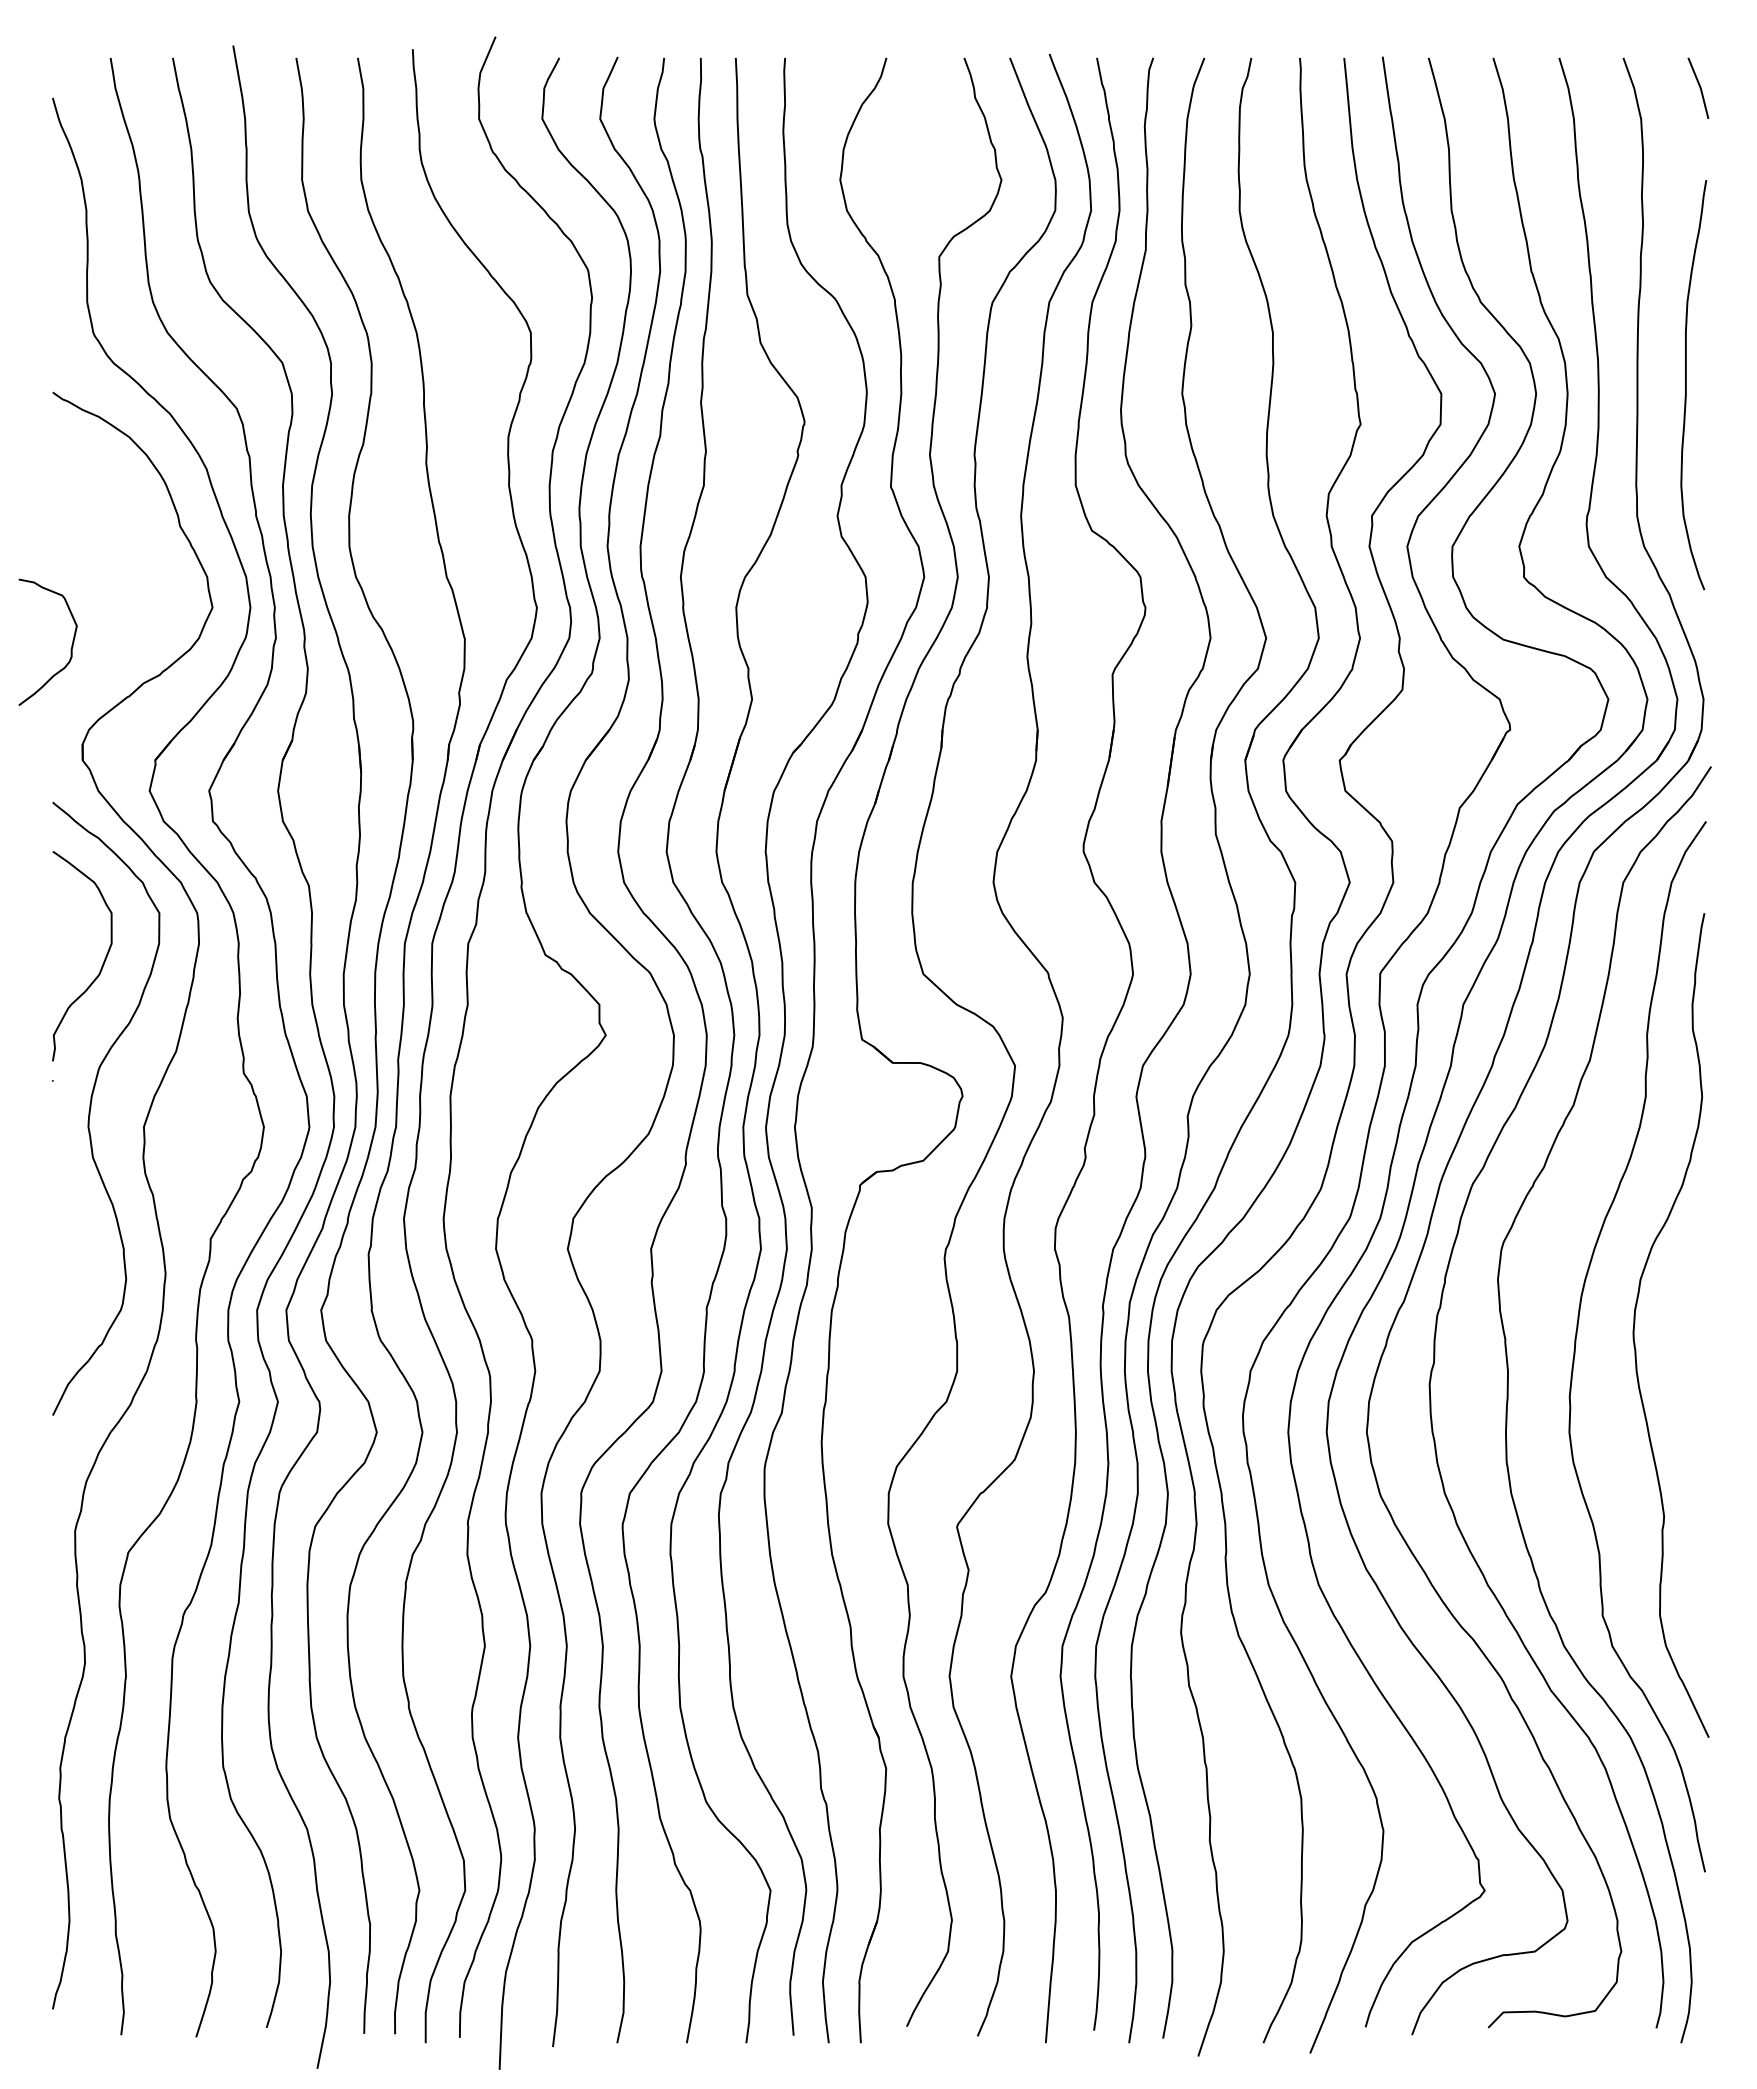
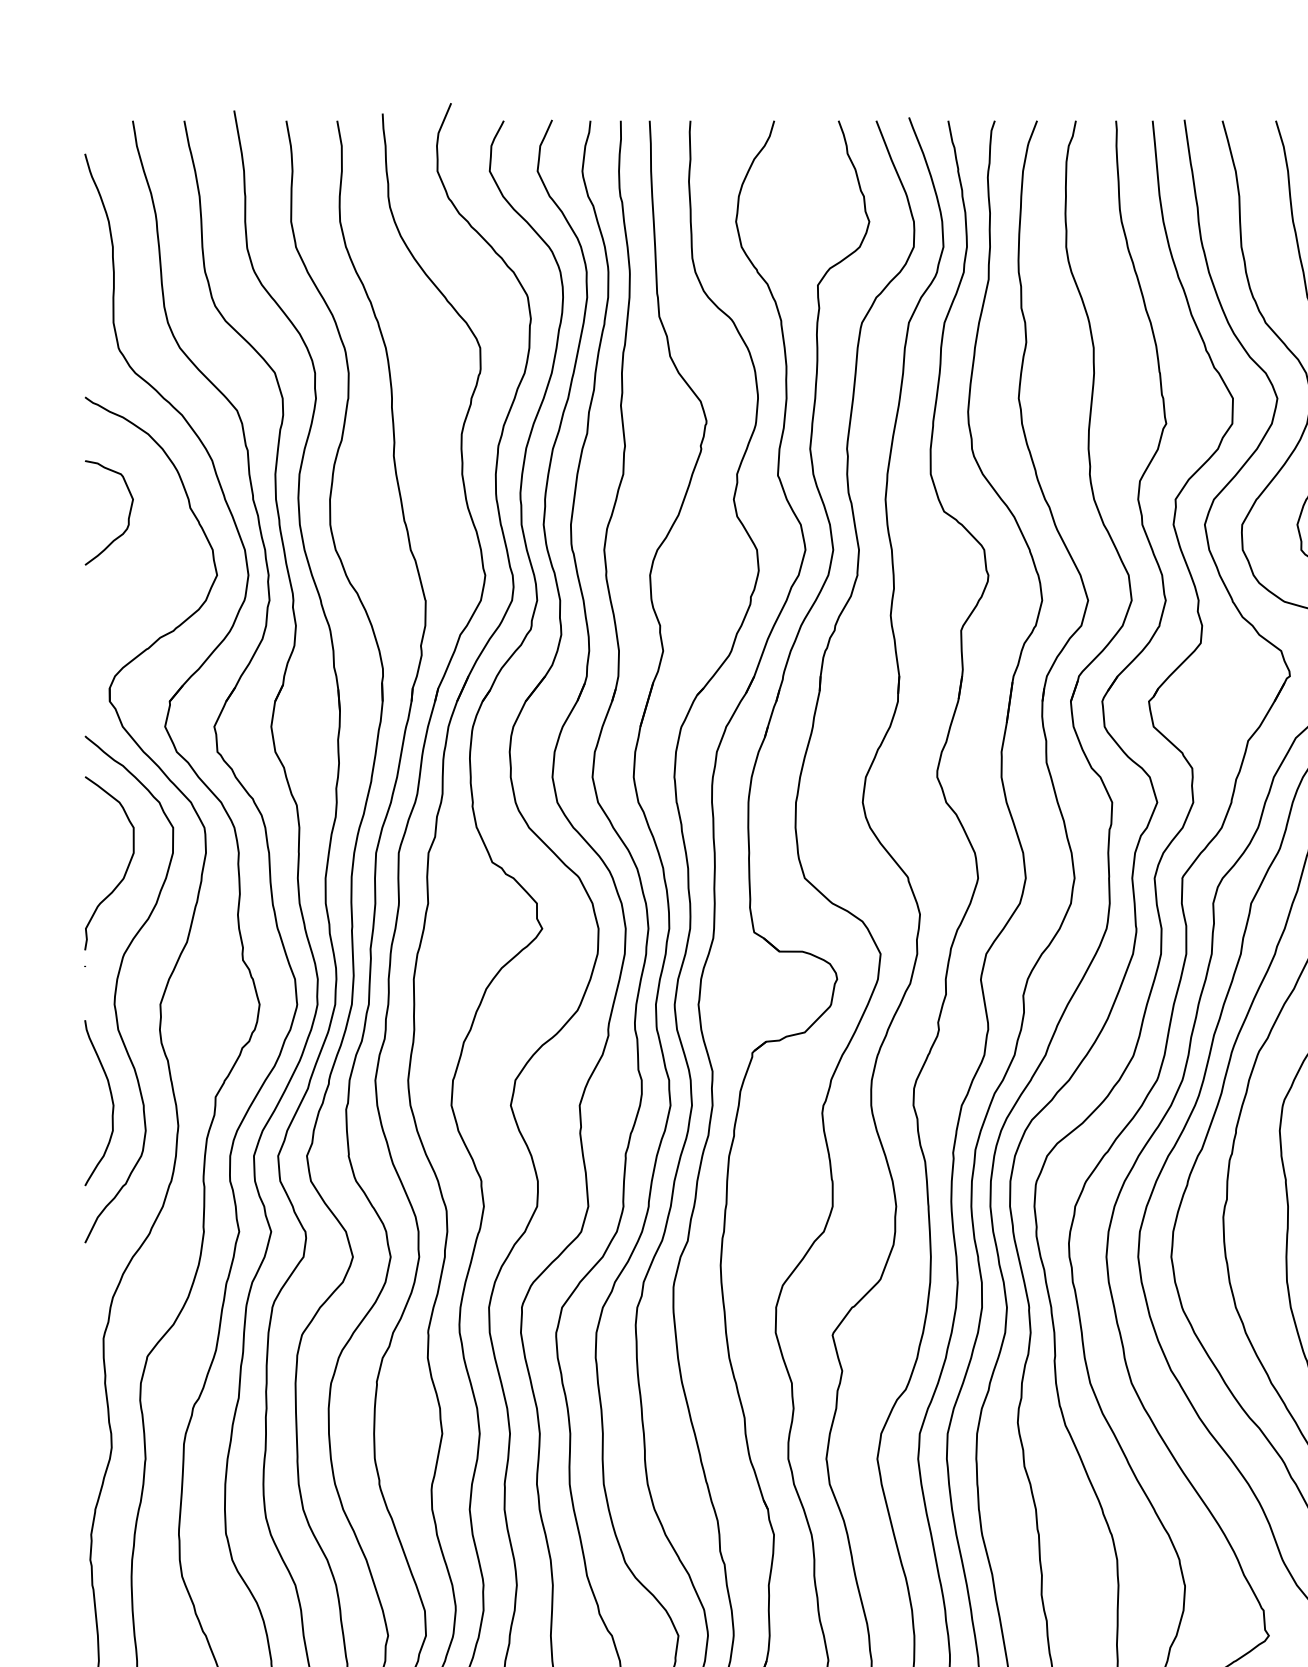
curve: (71, 644) -> (128, 514), moved
curve: (84, 1241) -> (111, 1099), added

